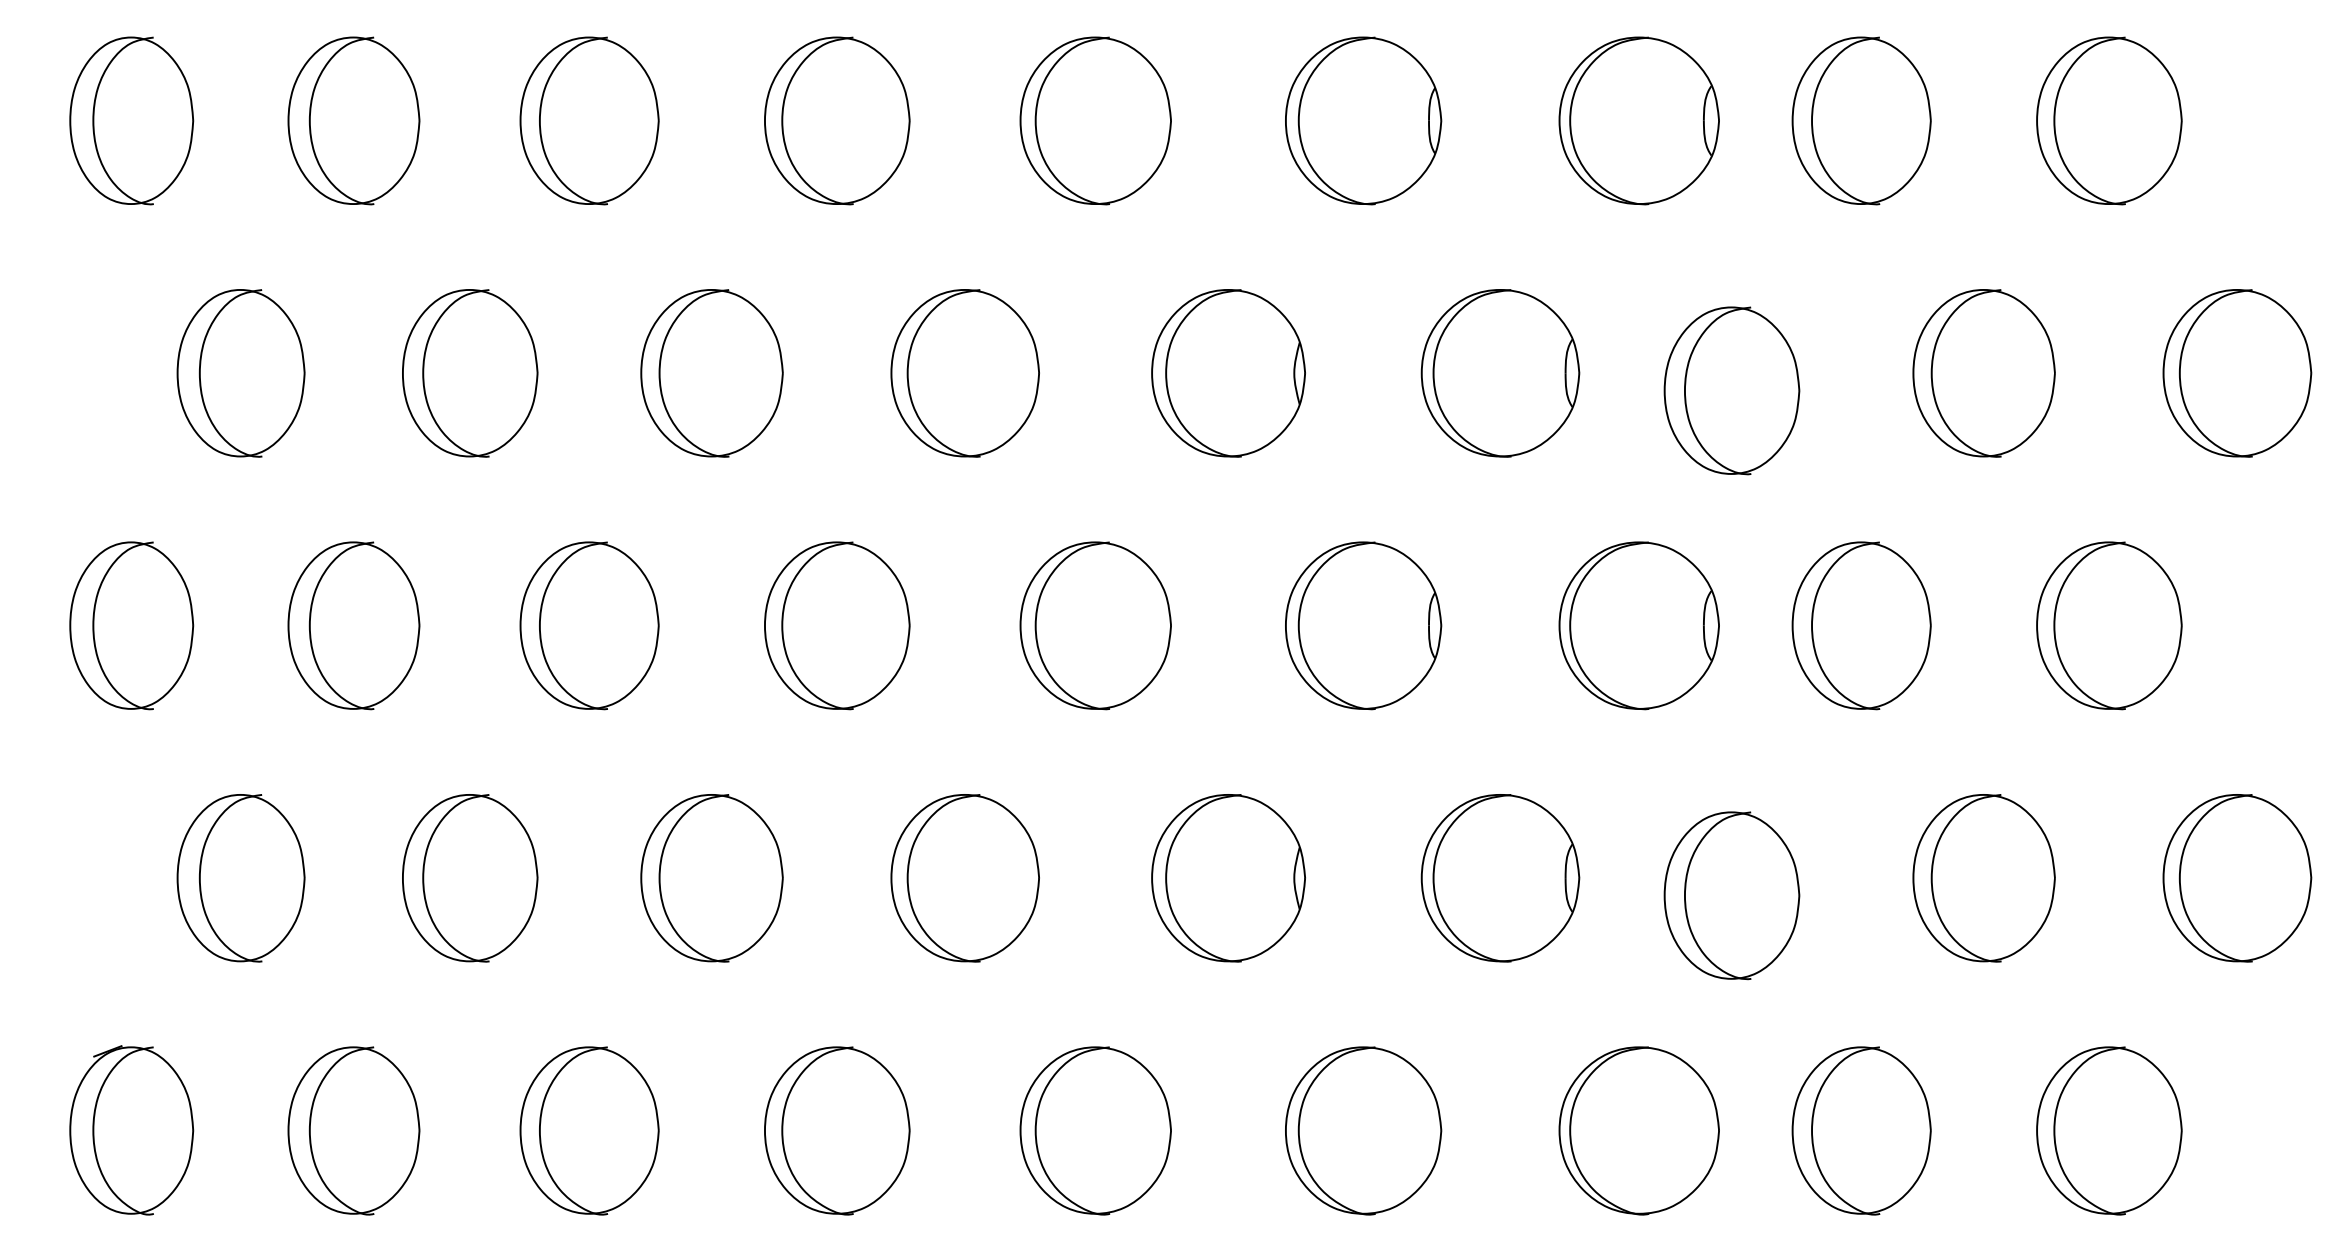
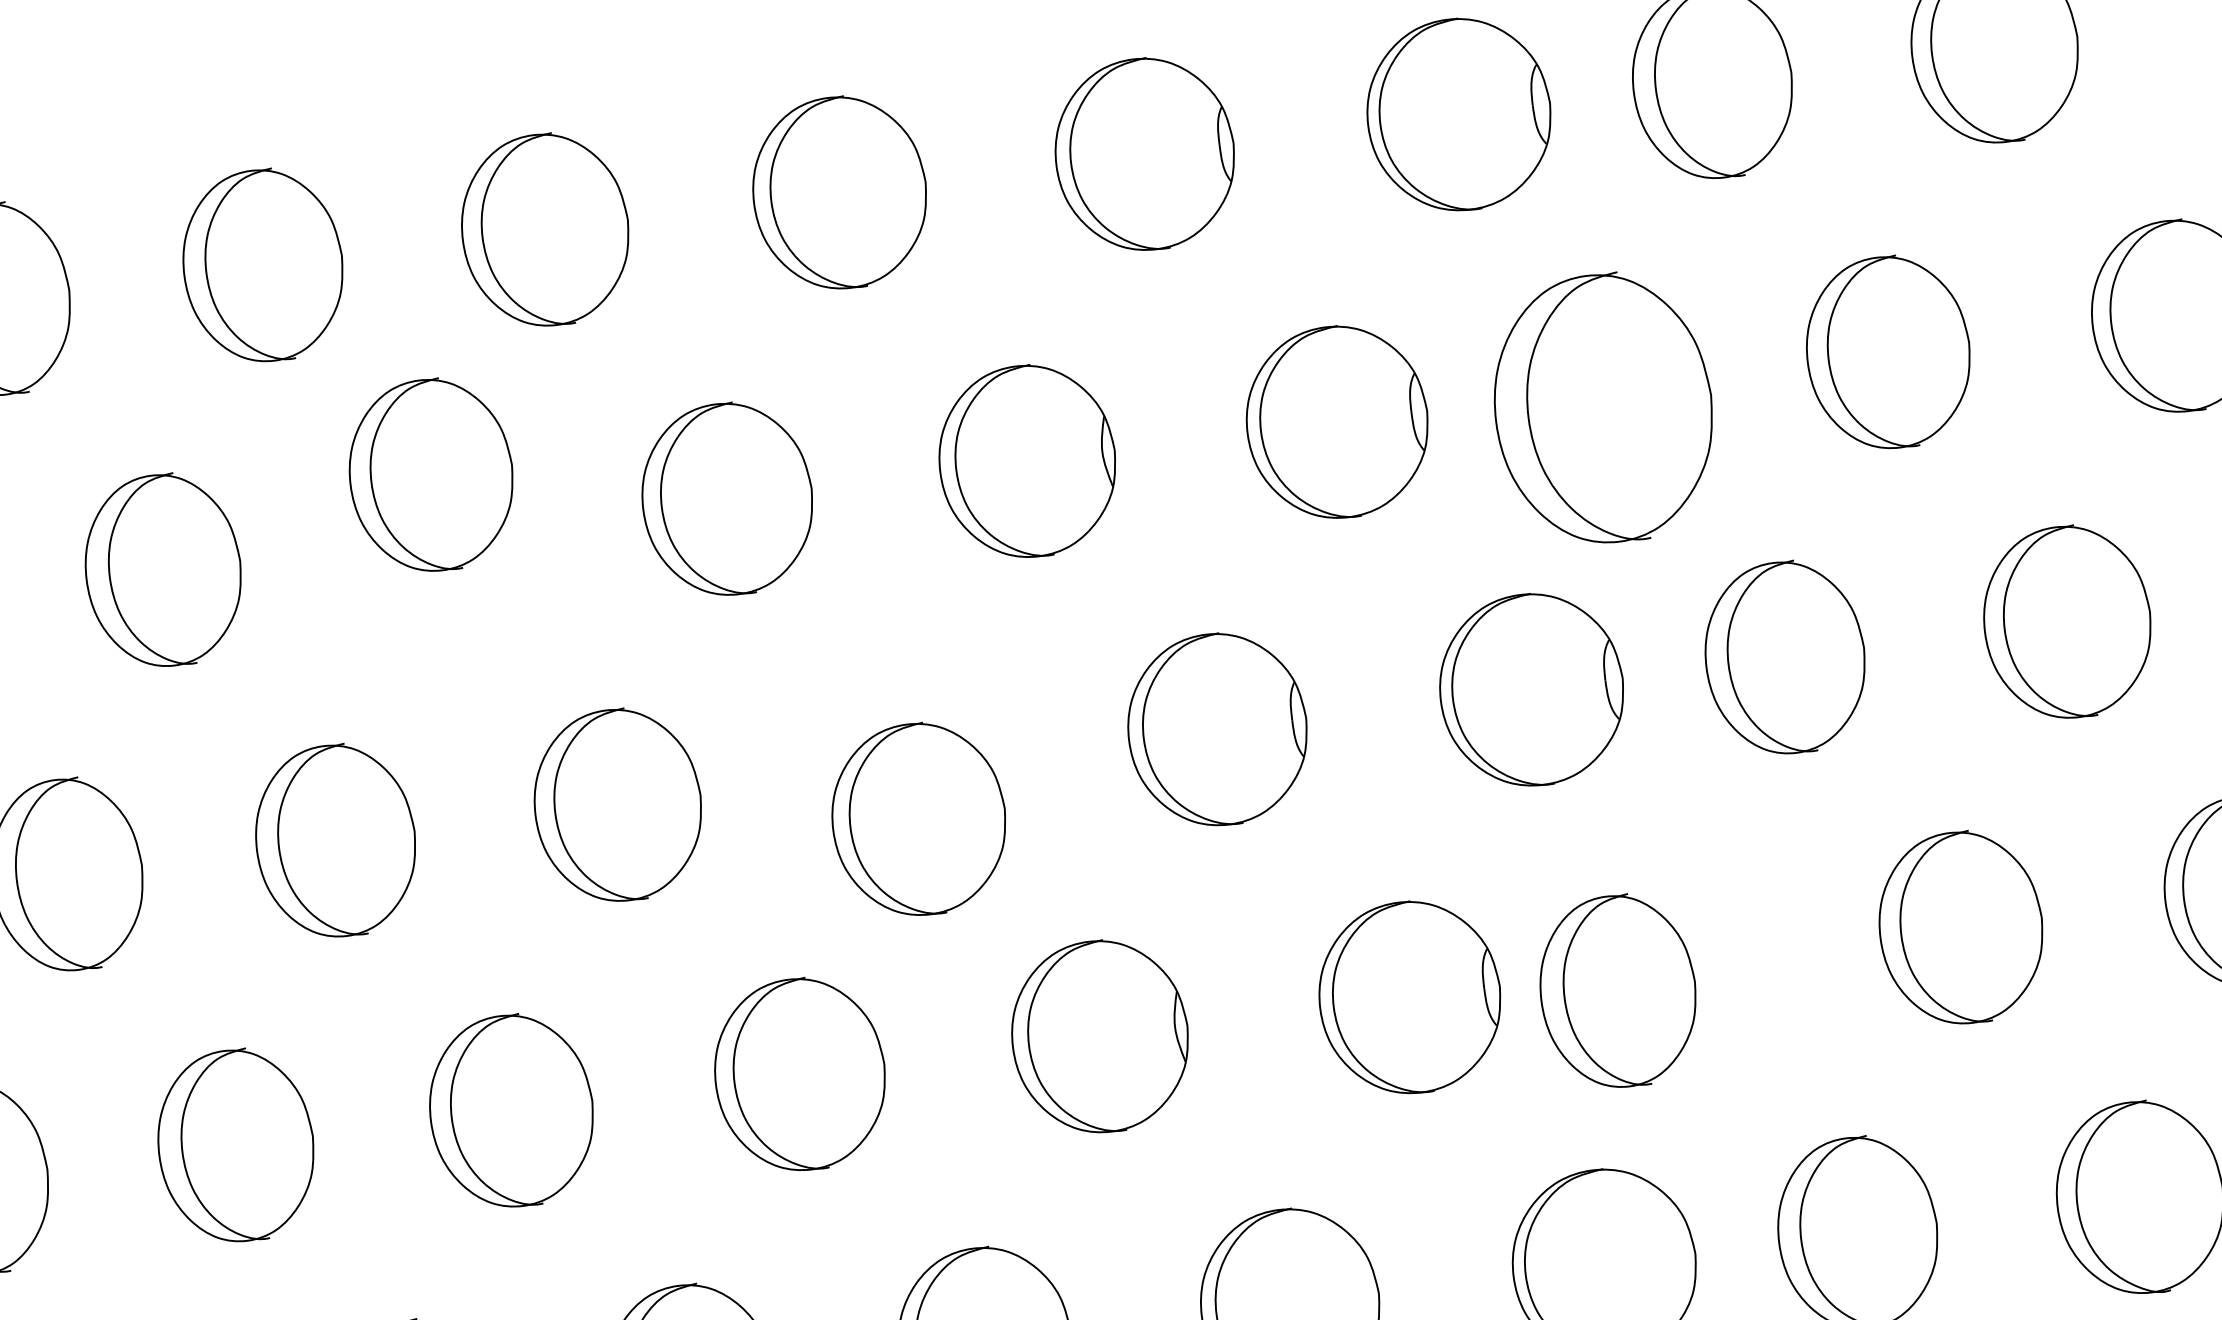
part: (711, 373) -> (430, 475), moved
part: (1731, 390) -> (1603, 408), size x1.4
part: (1095, 625) -> (918, 819), moved
part: (1731, 895) -> (1617, 991), moved

